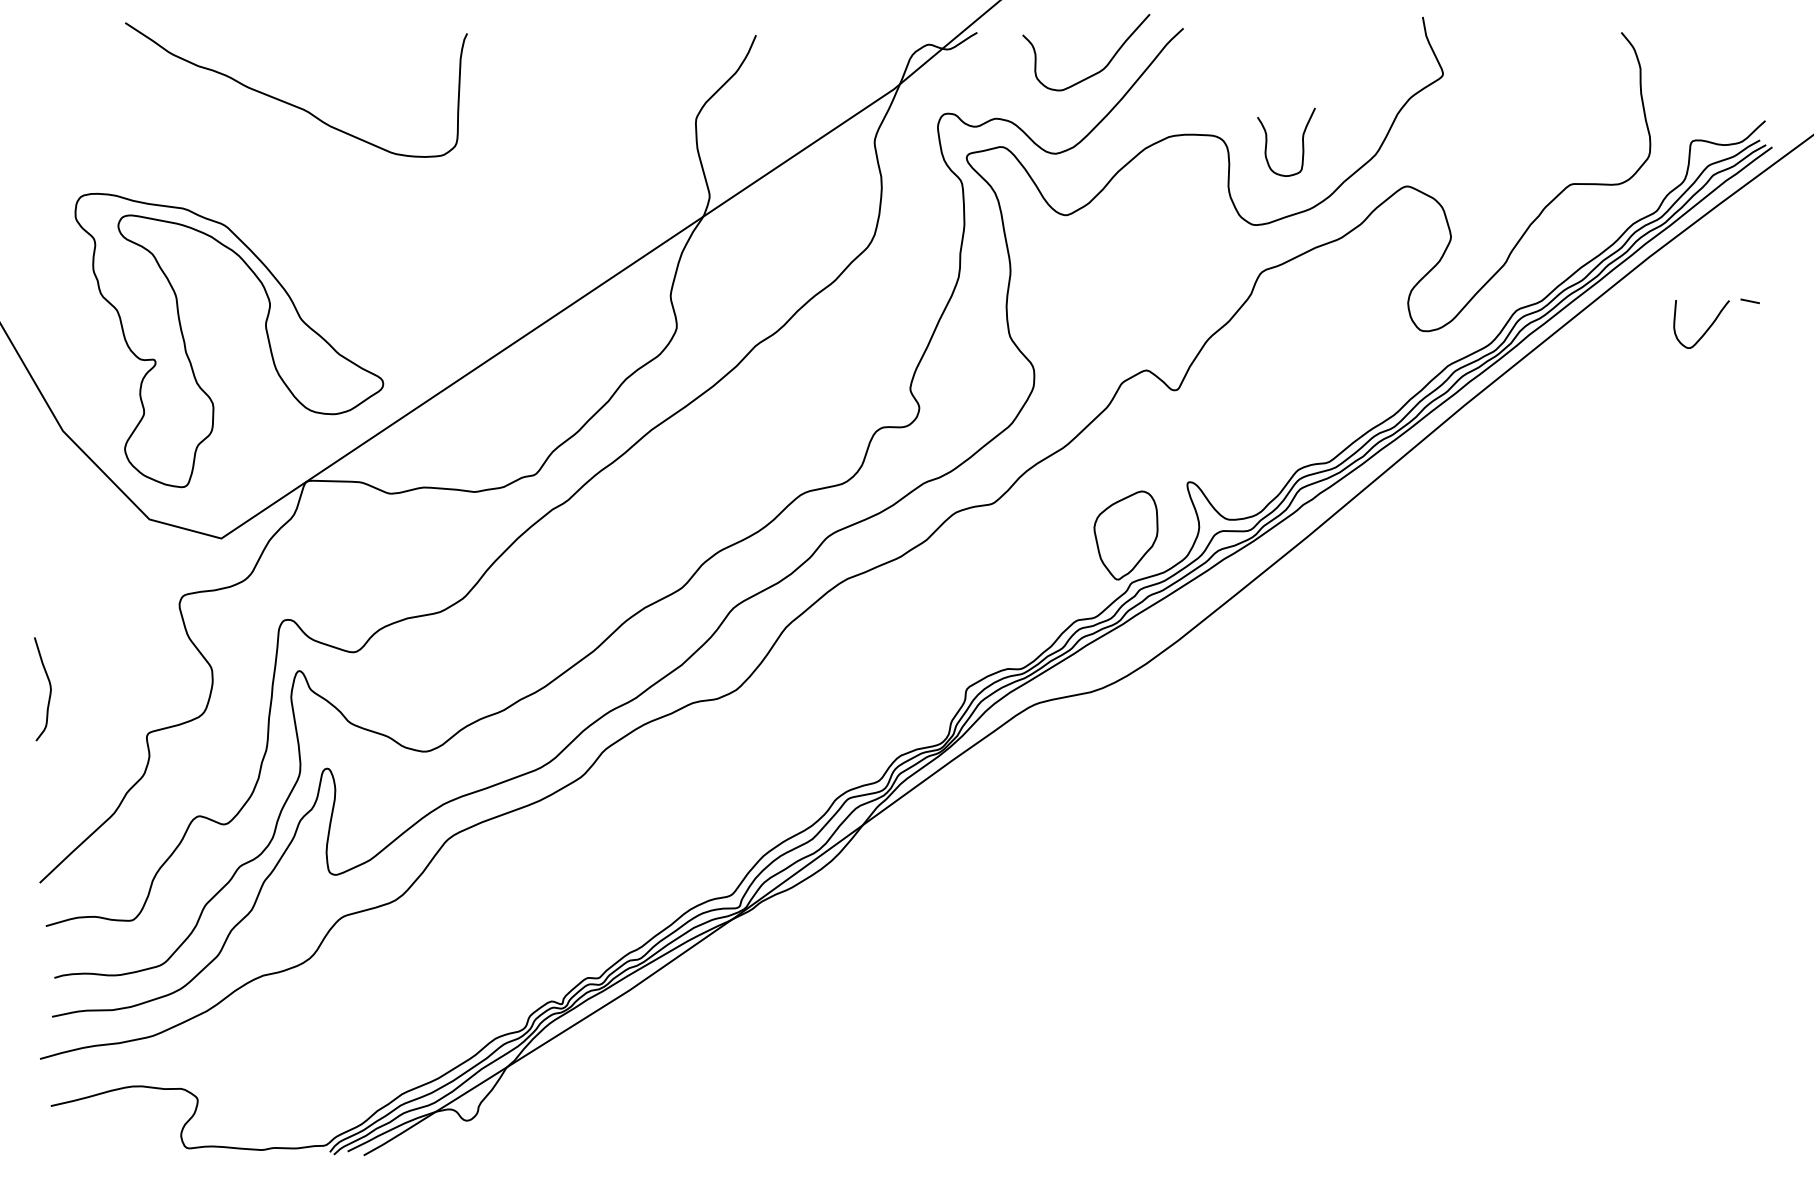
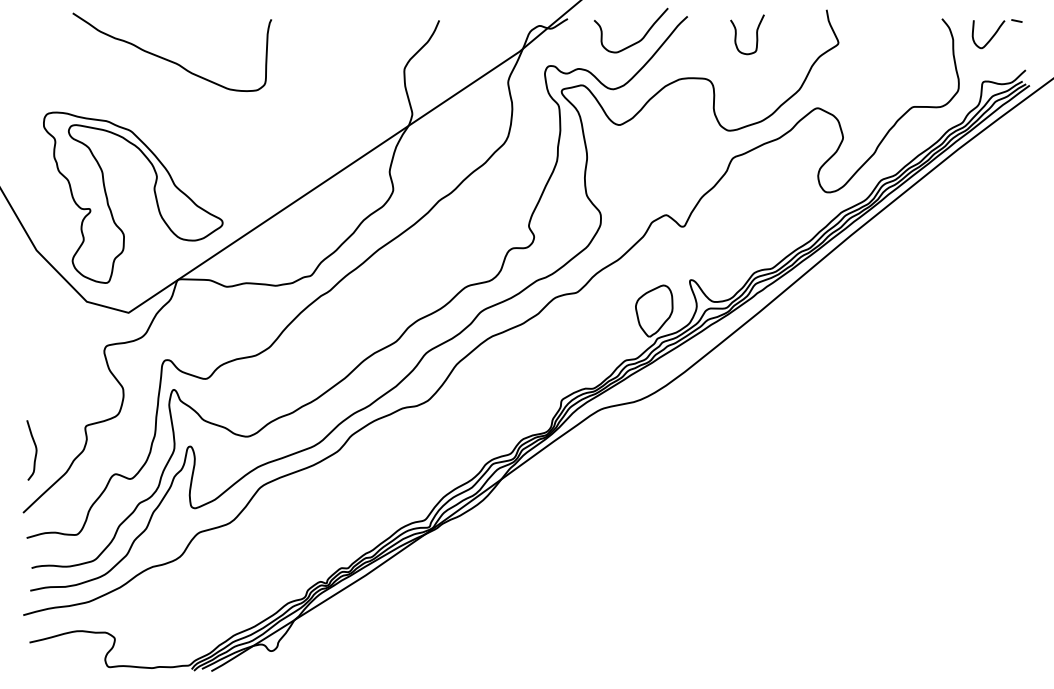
curve: (1301, 142) -> (756, 34), moved
part: (1715, 324) -> (996, 34), moved
curve: (49, 689) -> (35, 450), moved

